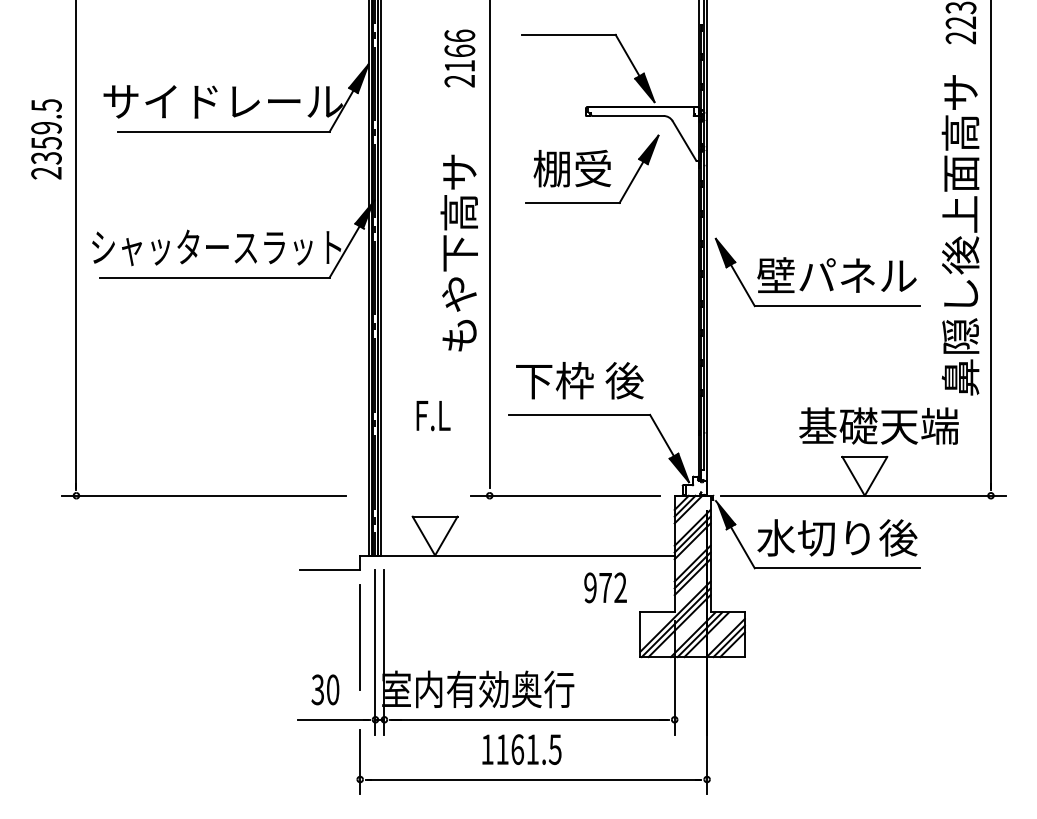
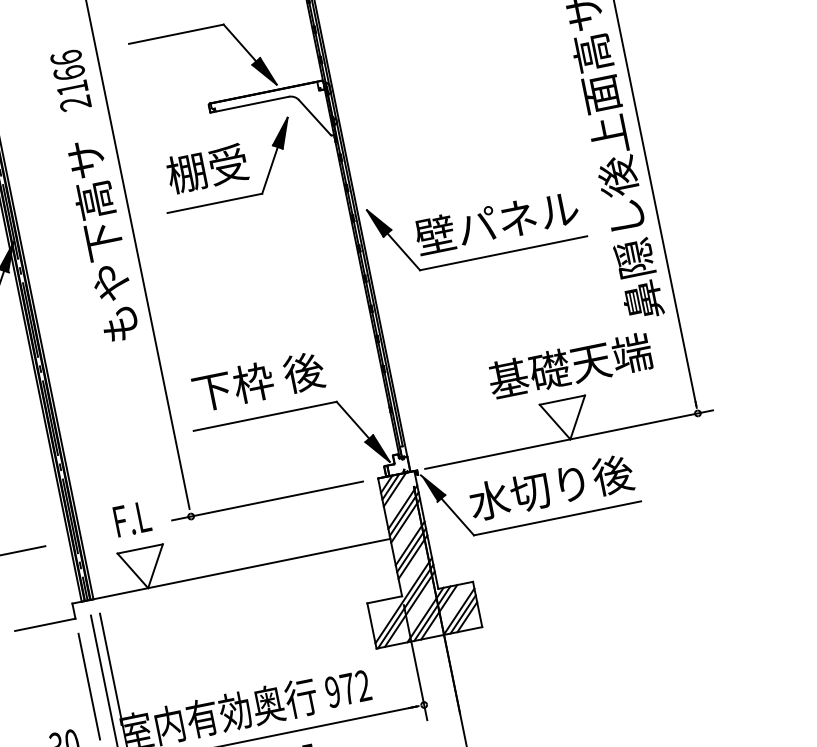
text: (458, 252) -> (102, 240), moved
text: (433, 416) -> (132, 519), moved
text: (605, 587) -> (348, 688), moved

